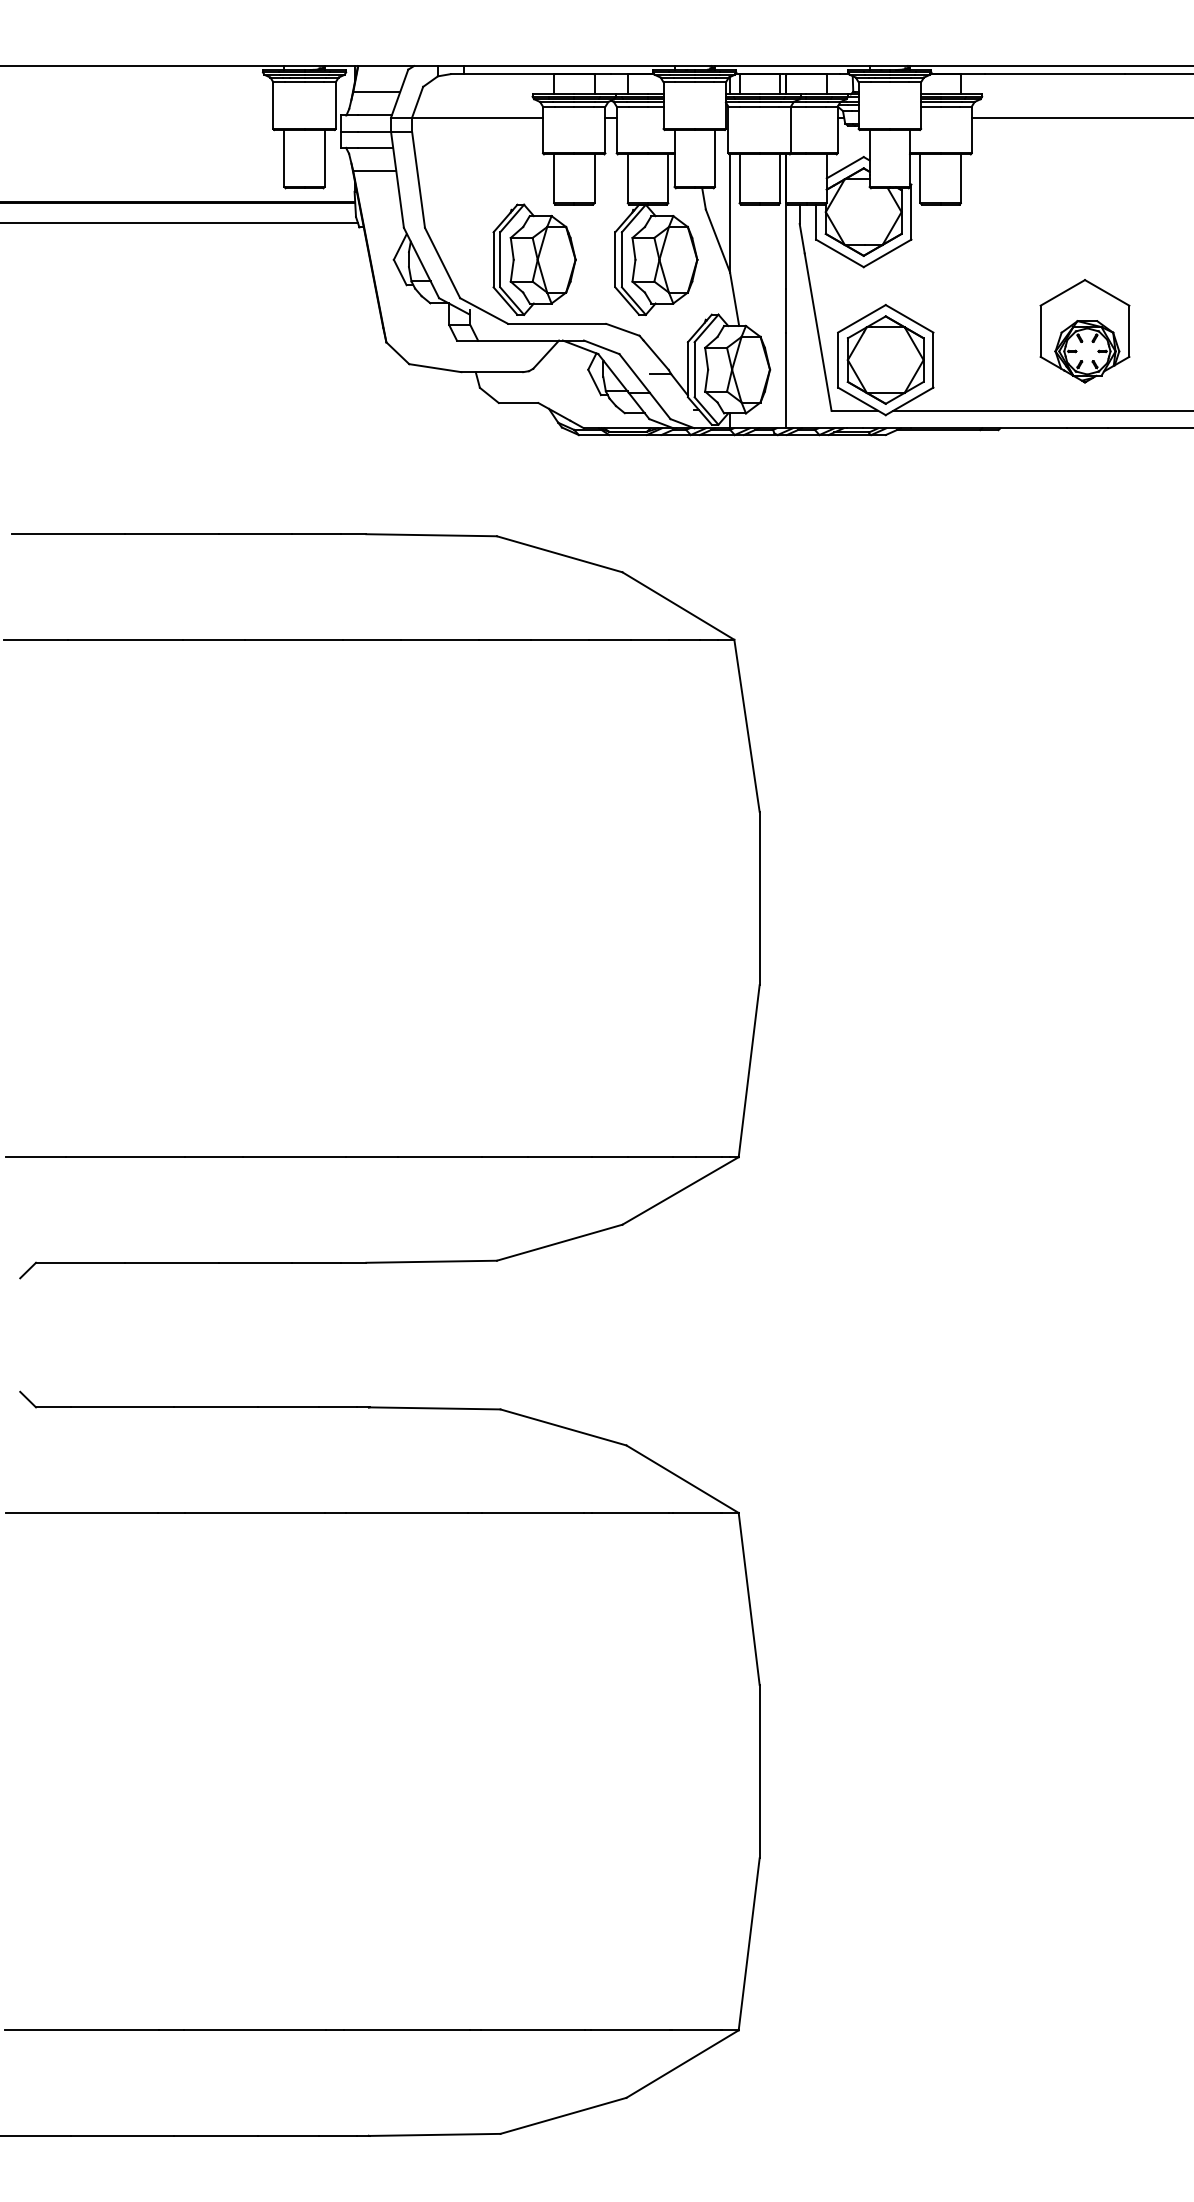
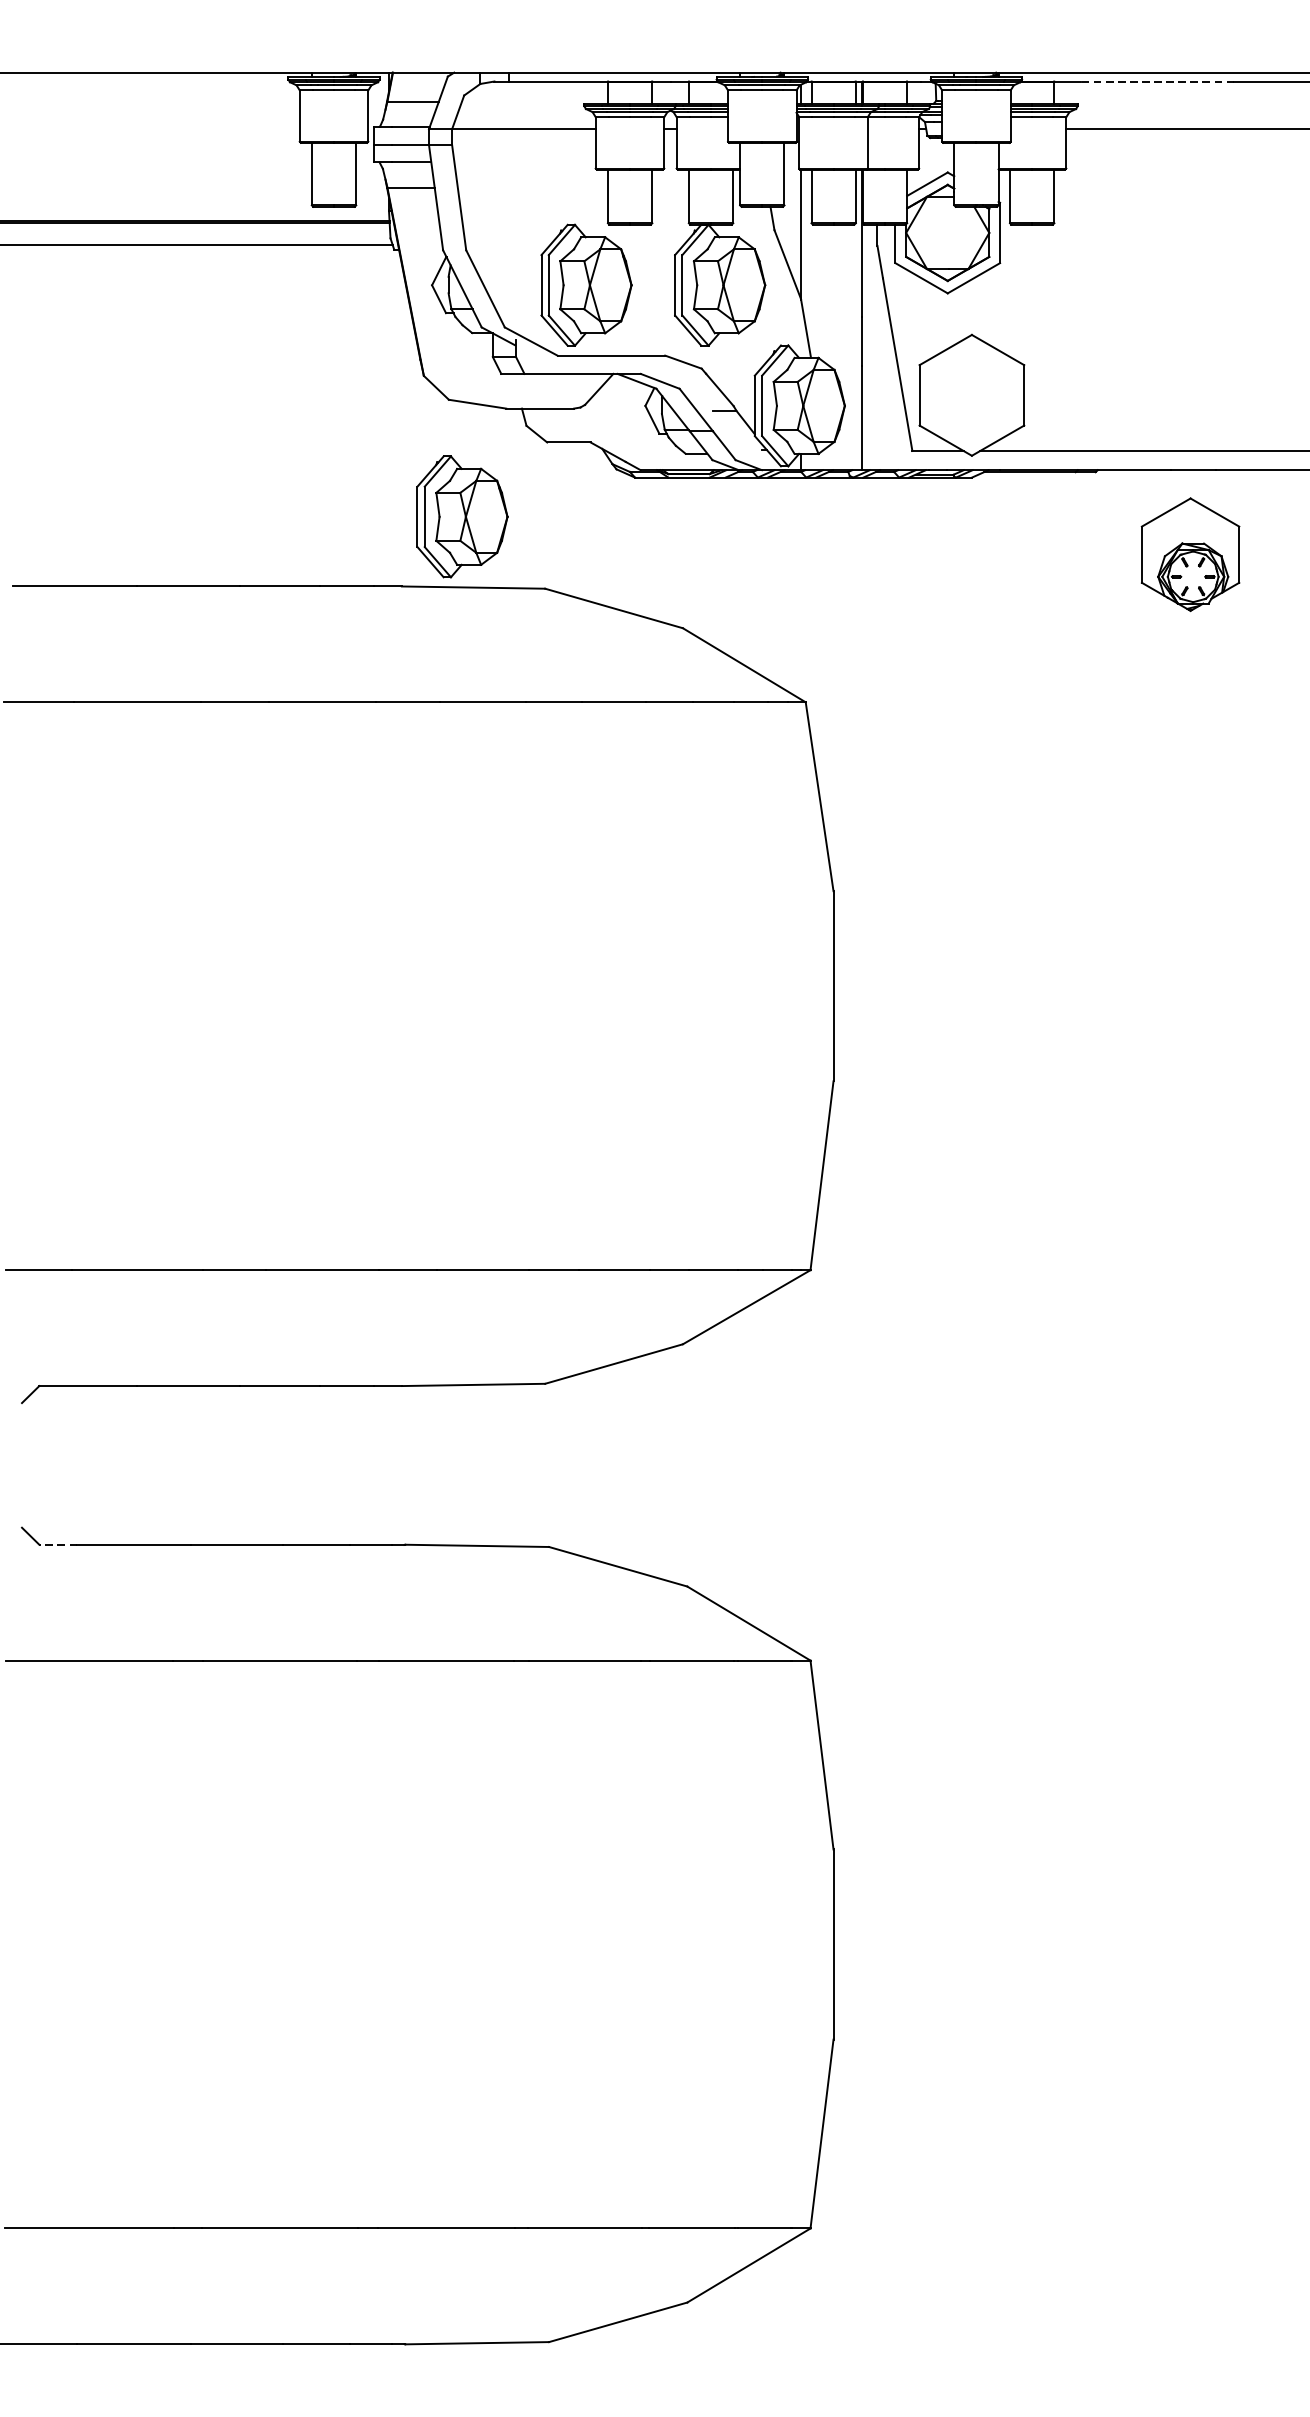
line: (1054, 74) -> (1157, 81), solid -> dashed
part: (1084, 331) -> (1190, 554), moved
part: (885, 359) -> (971, 394), removed
part: (421, 470) -> (462, 516), added
line: (52, 1407) -> (57, 1544), solid -> dashed

